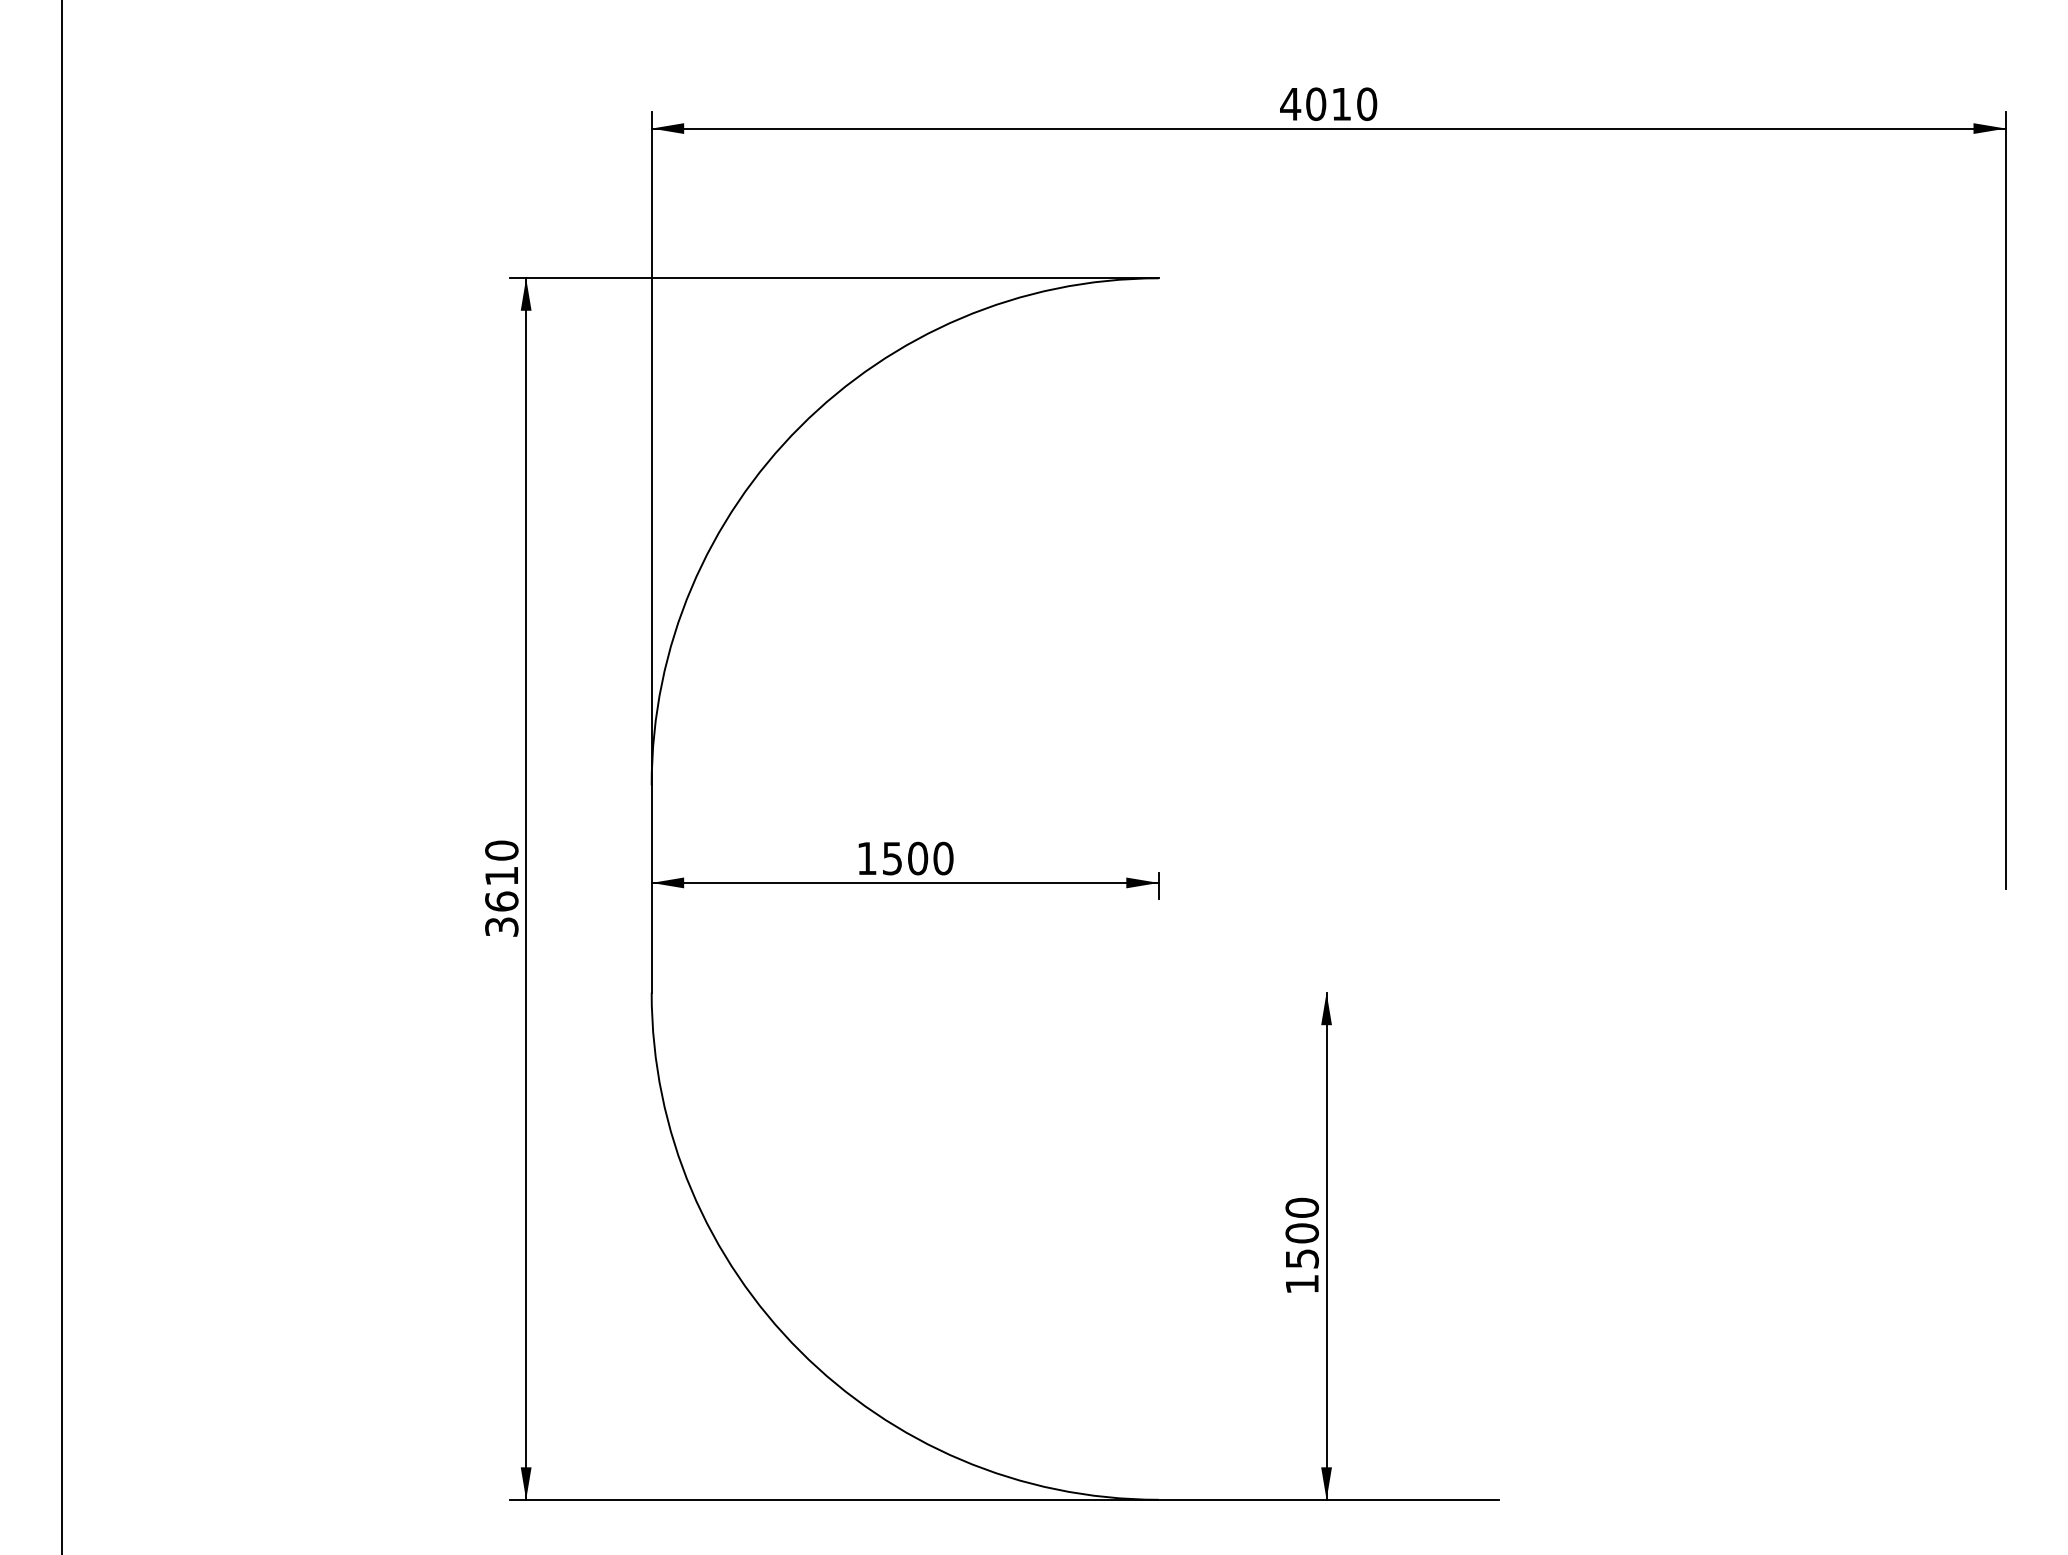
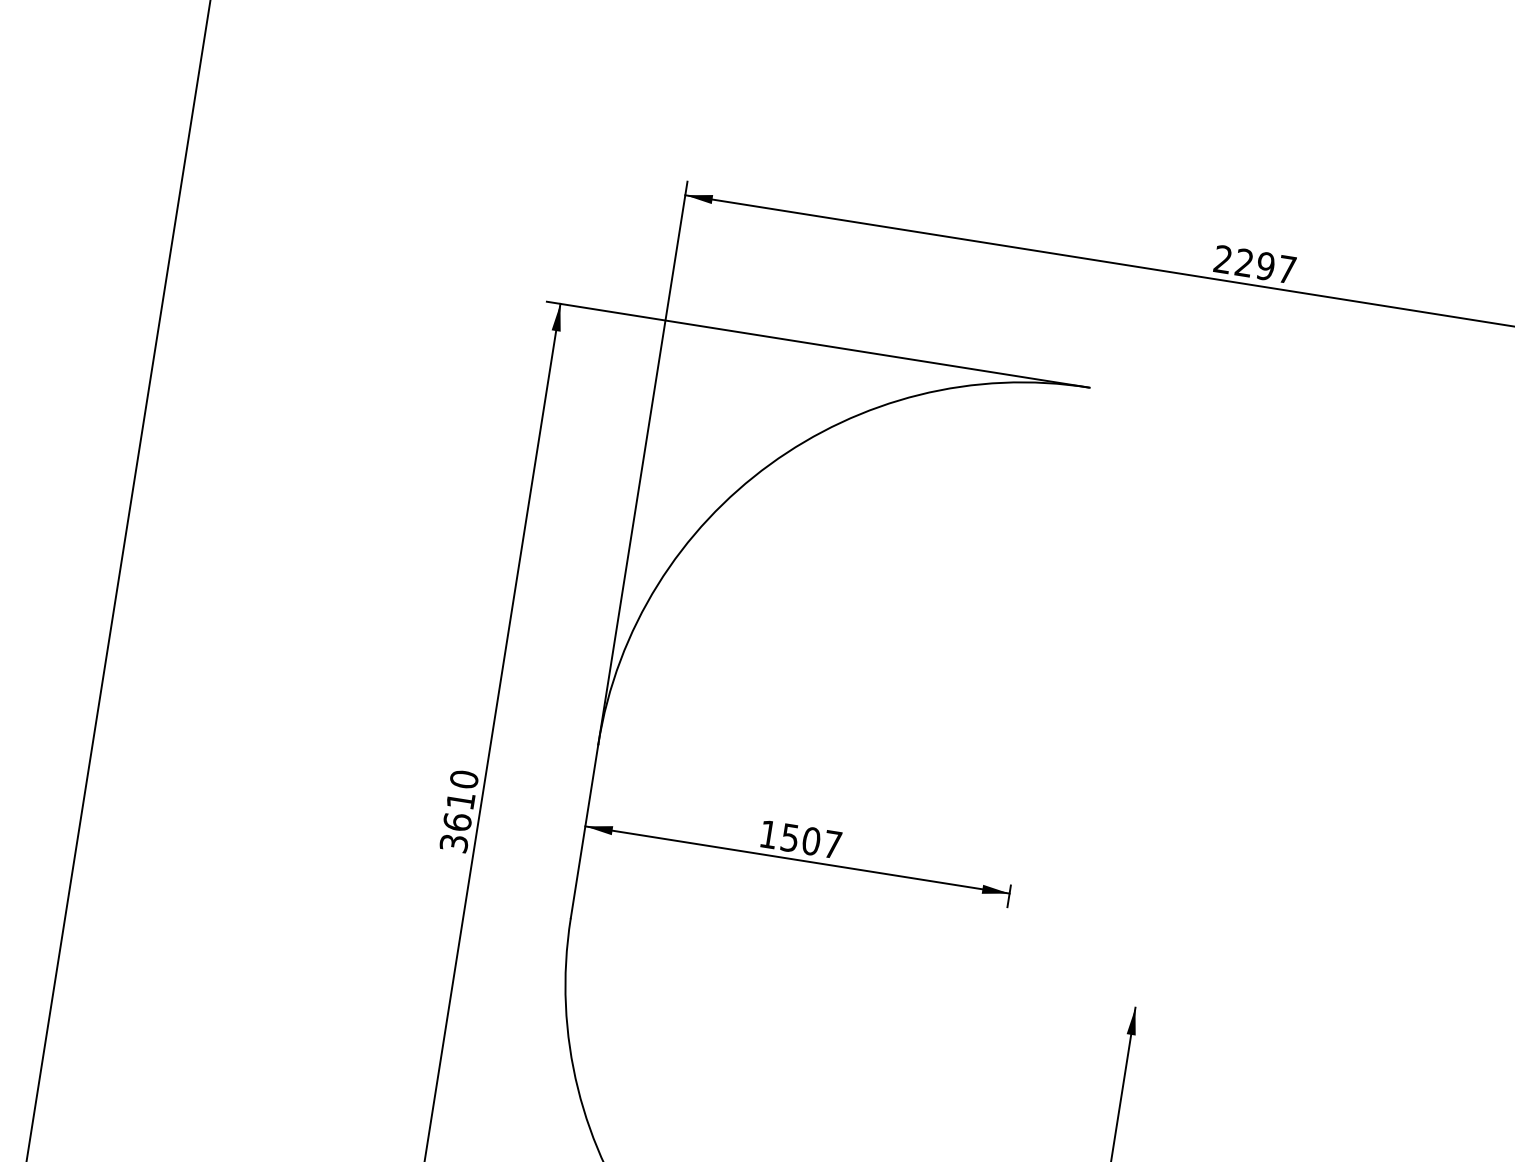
text: (1328, 103) -> (1254, 263), 4010 -> 2297
text: (943, 858) -> (832, 844), 1500 -> 1507

